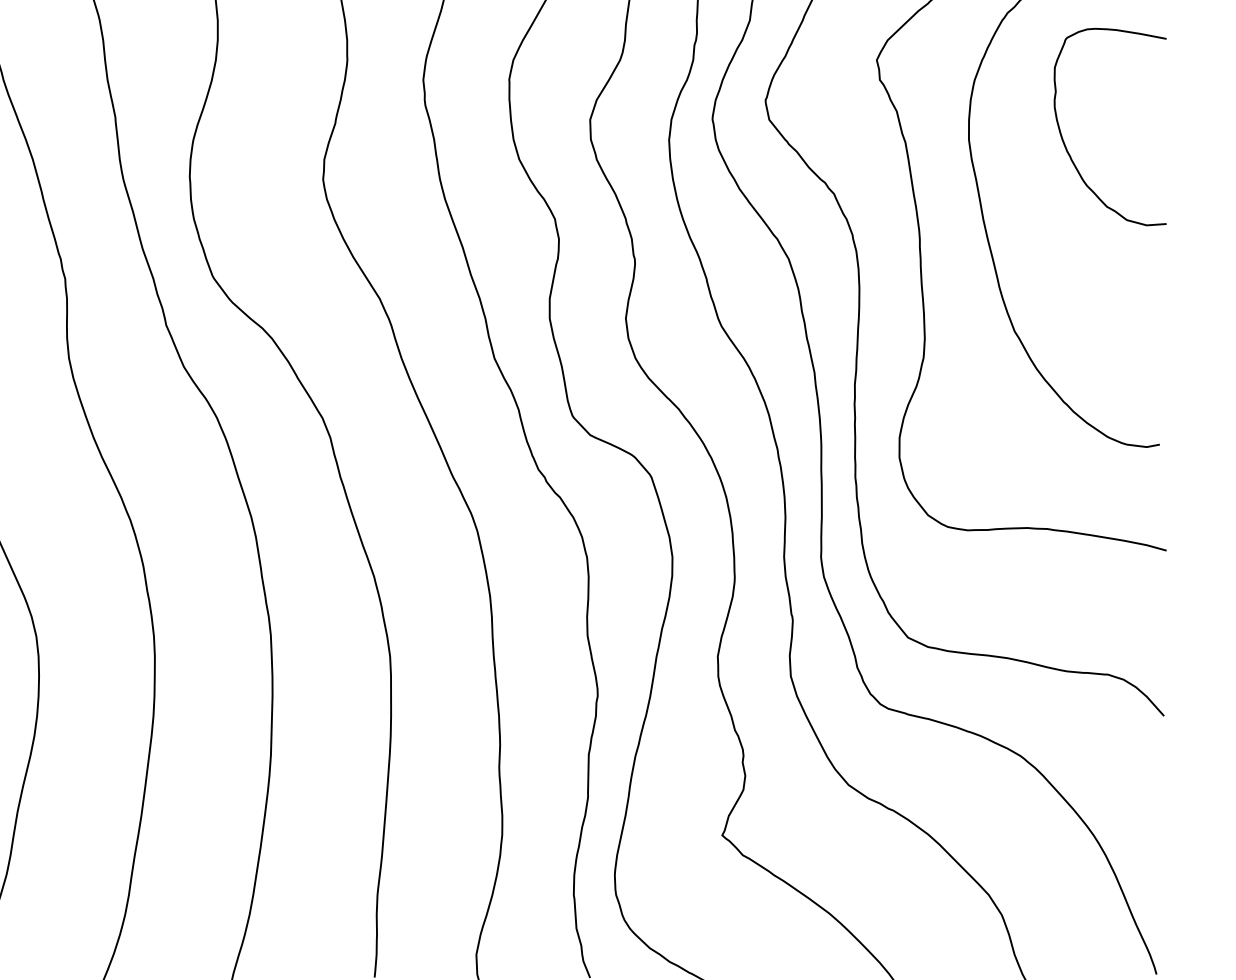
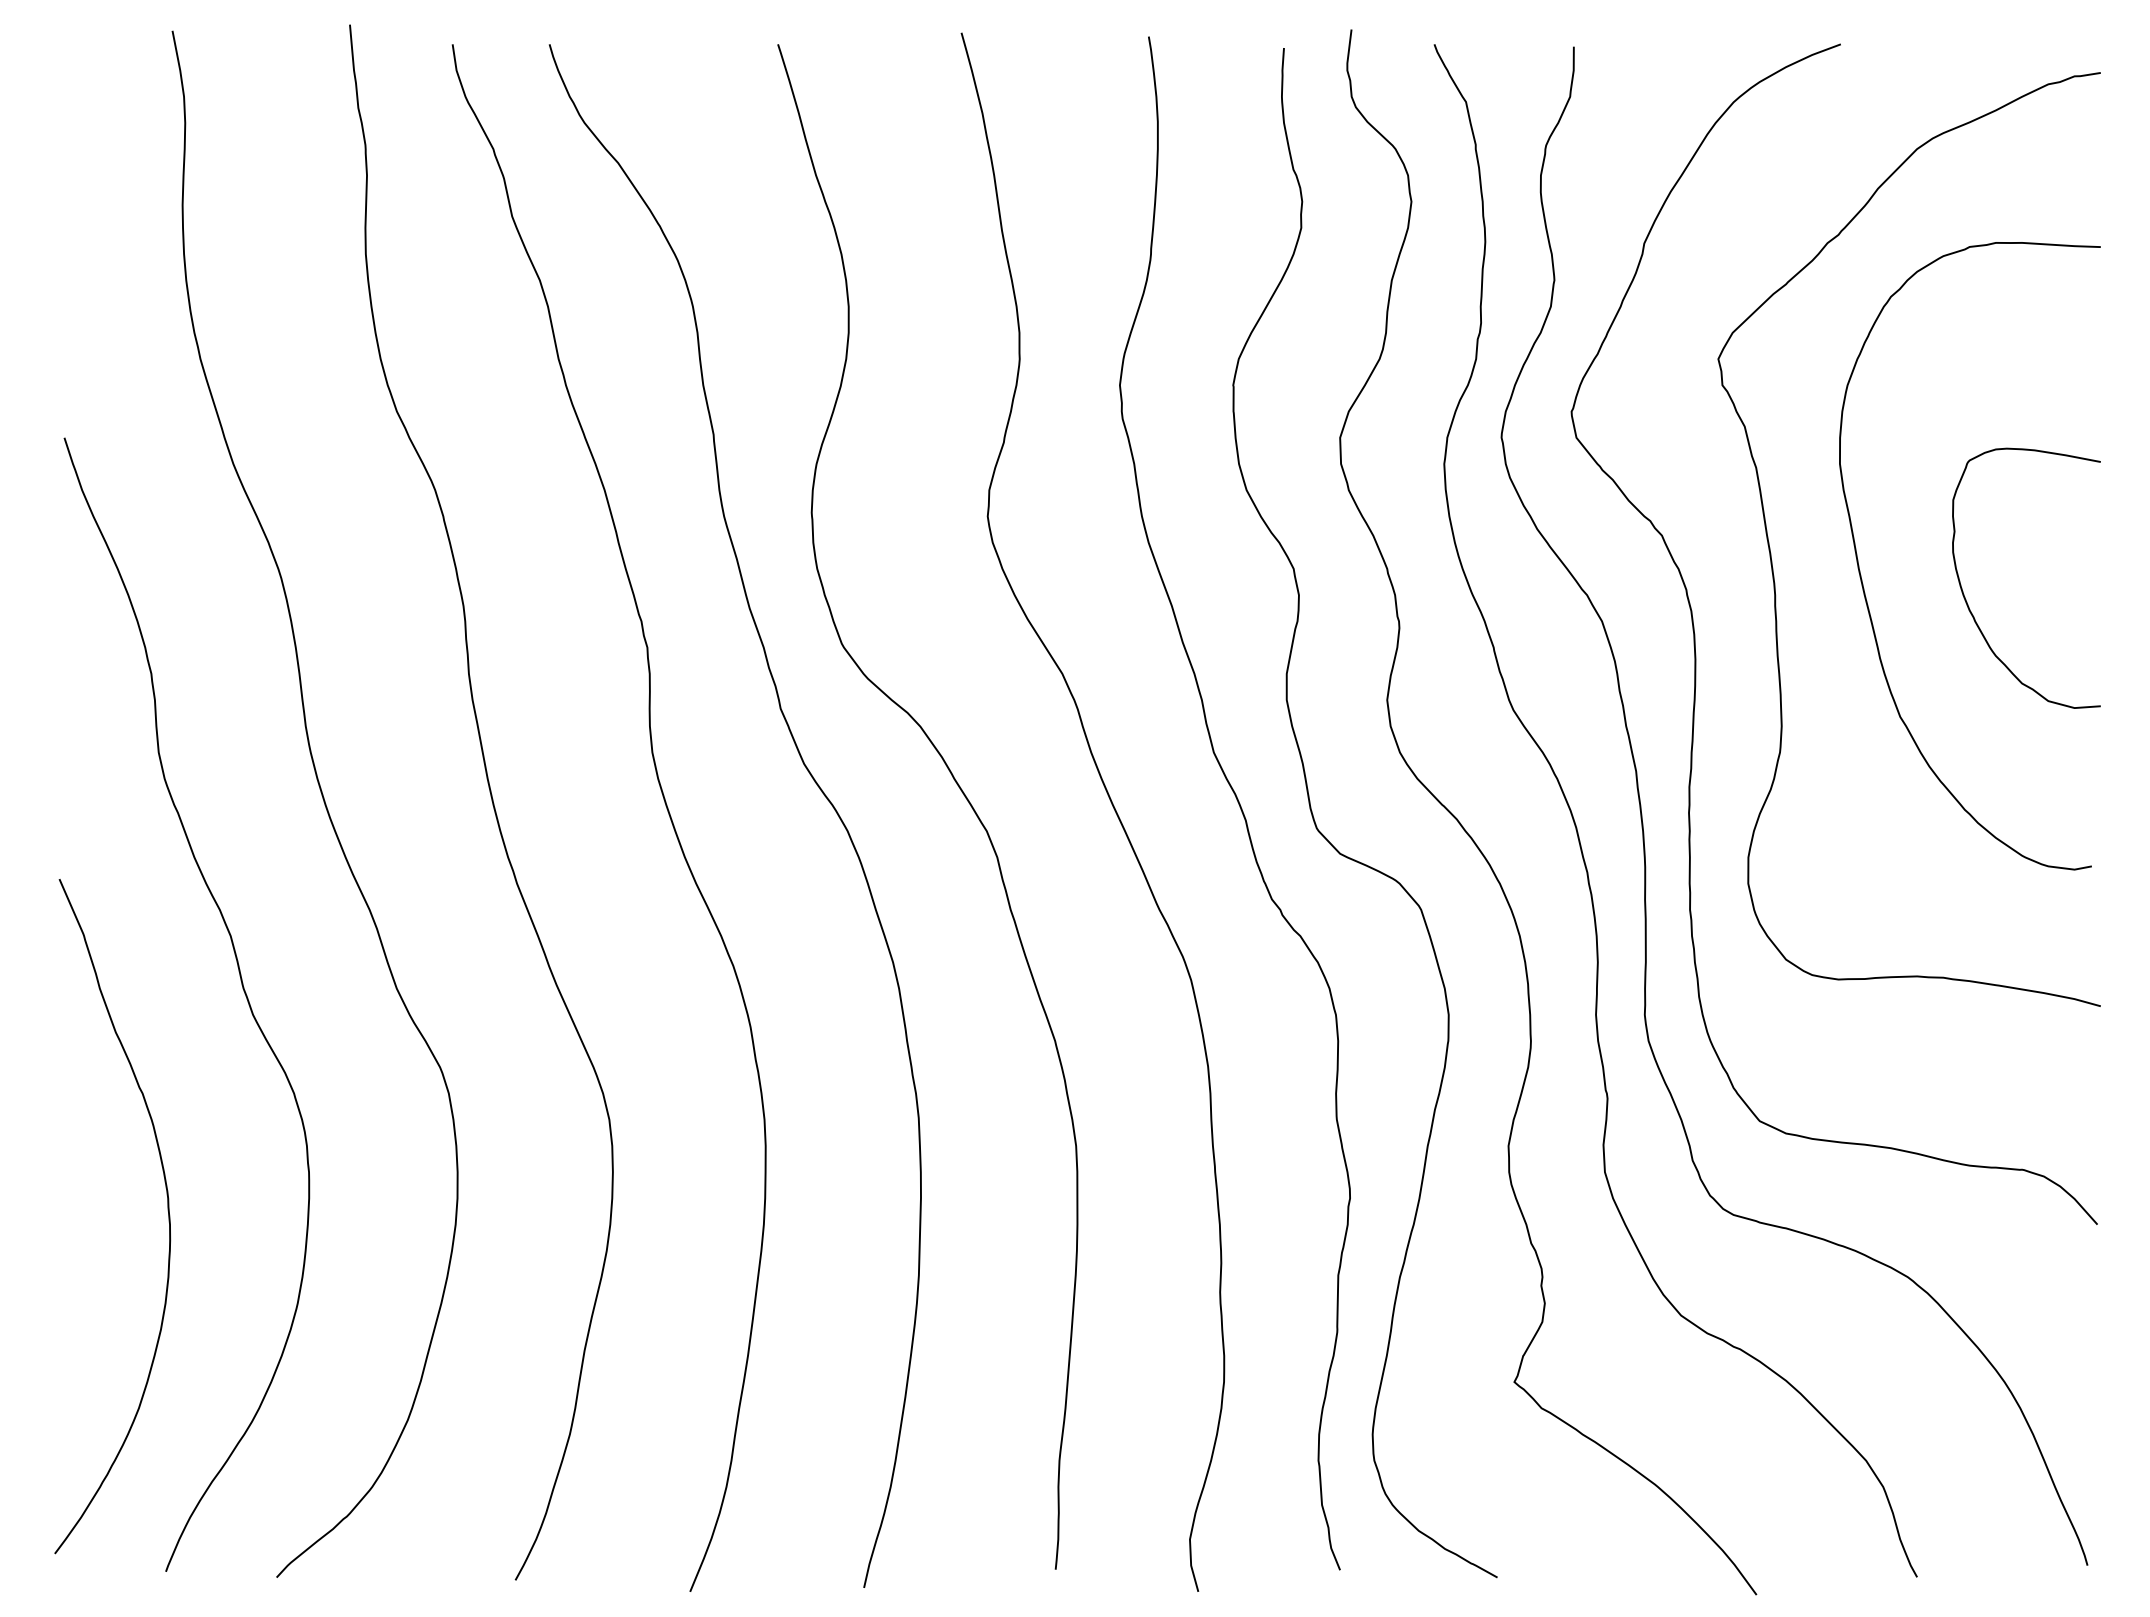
curve: (1064, 143) -> (1966, 599), moved

